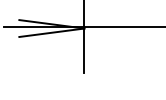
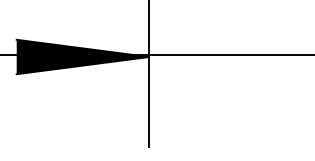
fill: (51, 28) -> (82, 56), added

